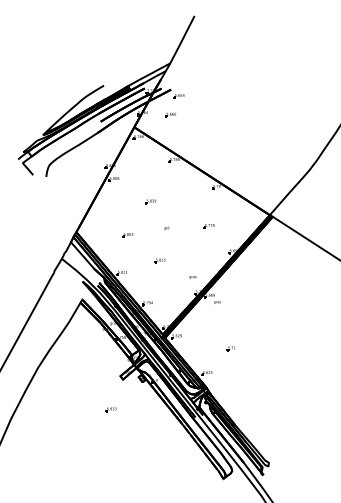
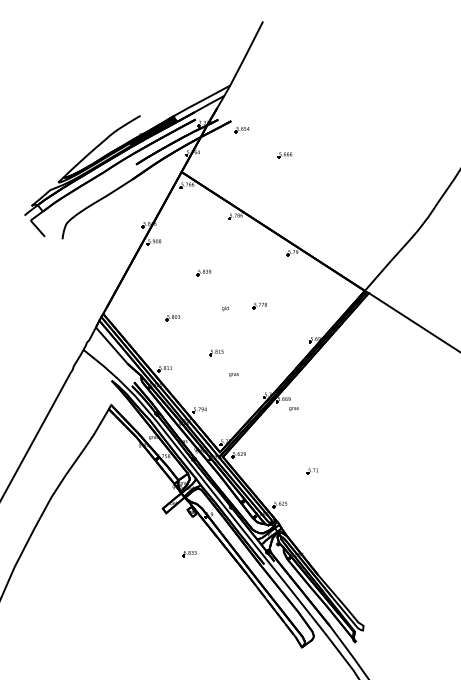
part: (170, 114) -> (284, 154), moved
part: (208, 226) -> (258, 306), moved
text: (192, 277) -> (233, 375), moved
part: (110, 409) -> (188, 553), moved

